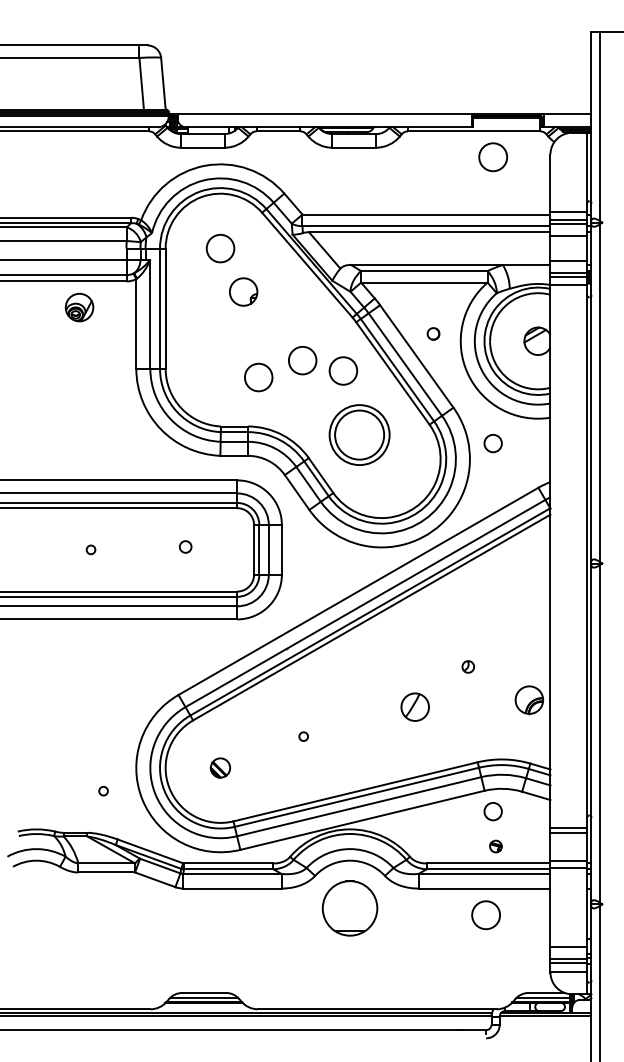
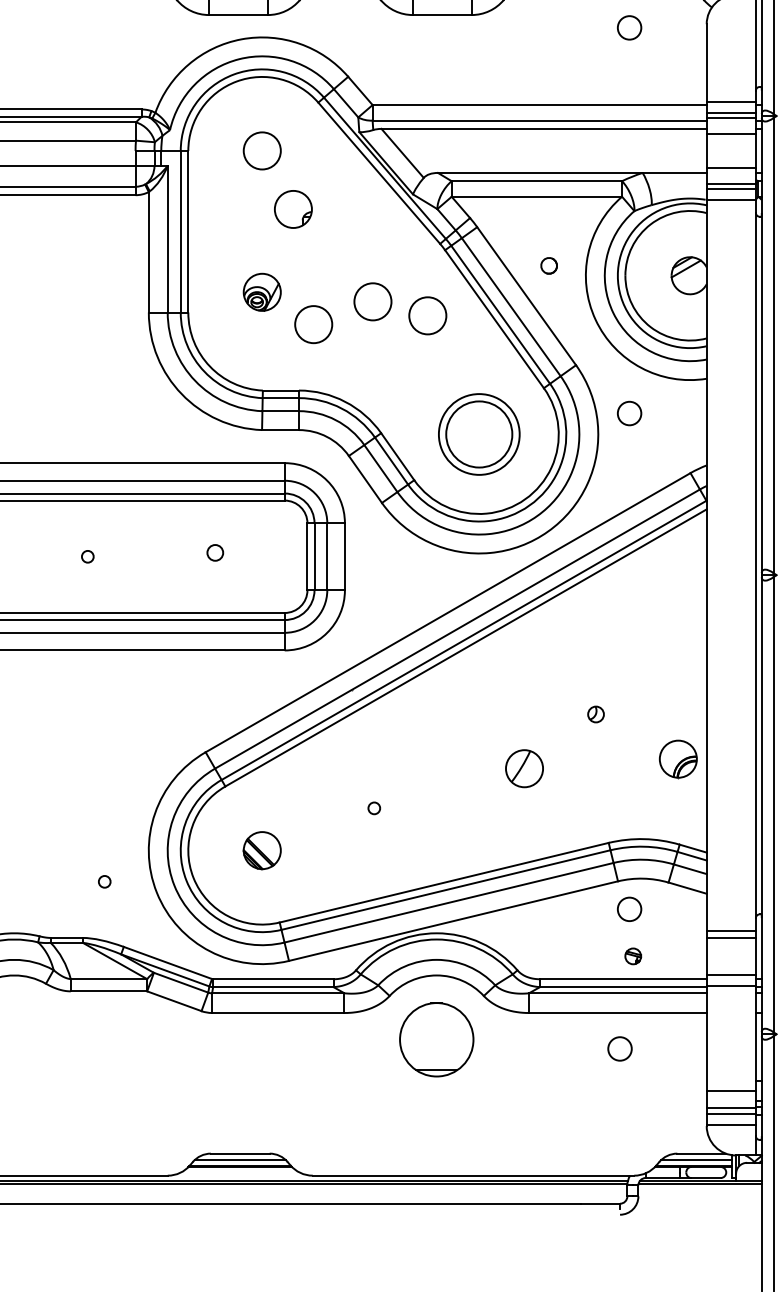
circle: (492, 156) -> (628, 26), size x0.62
part: (79, 307) -> (262, 292), moved
part: (359, 434) -> (479, 433), moved
part: (220, 767) -> (262, 849), size x1.43
circle: (485, 914) -> (619, 1047), size x0.62

